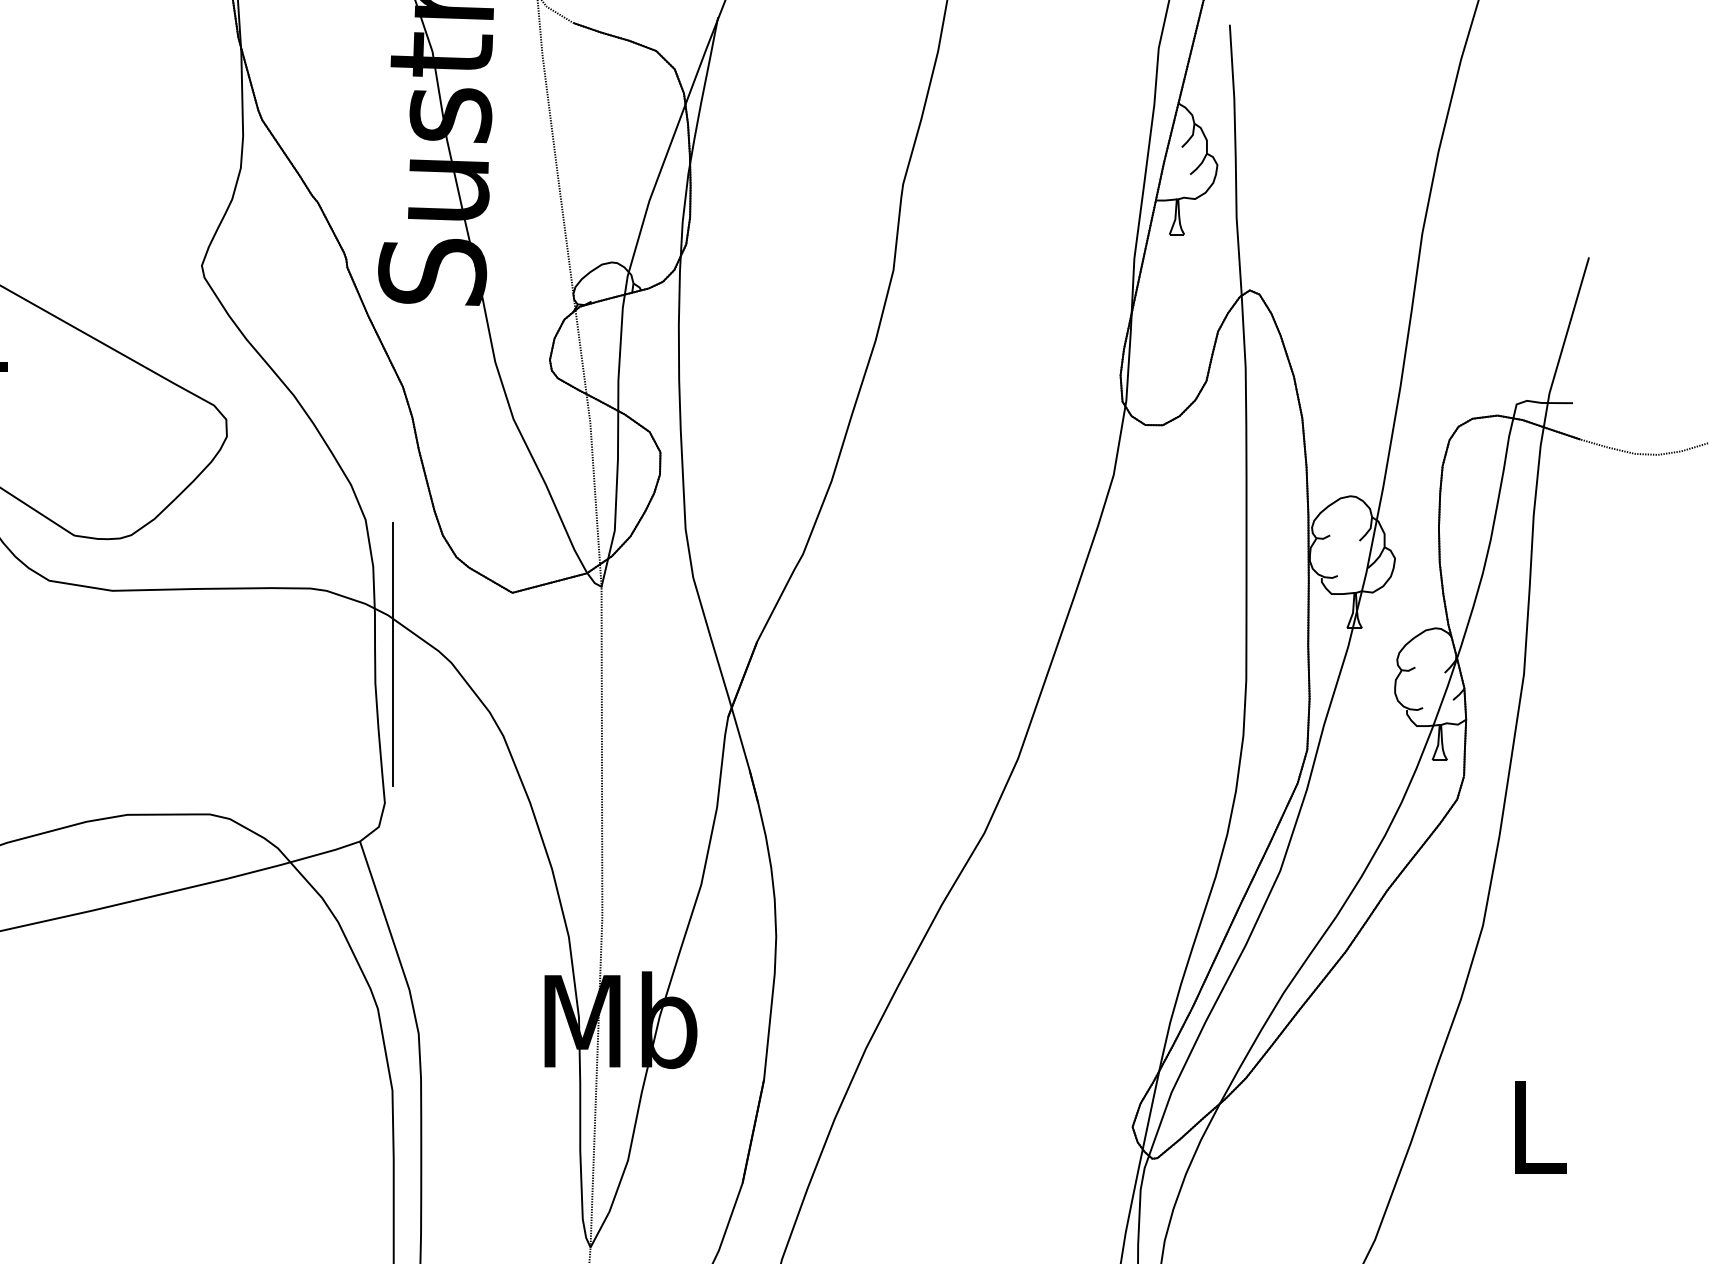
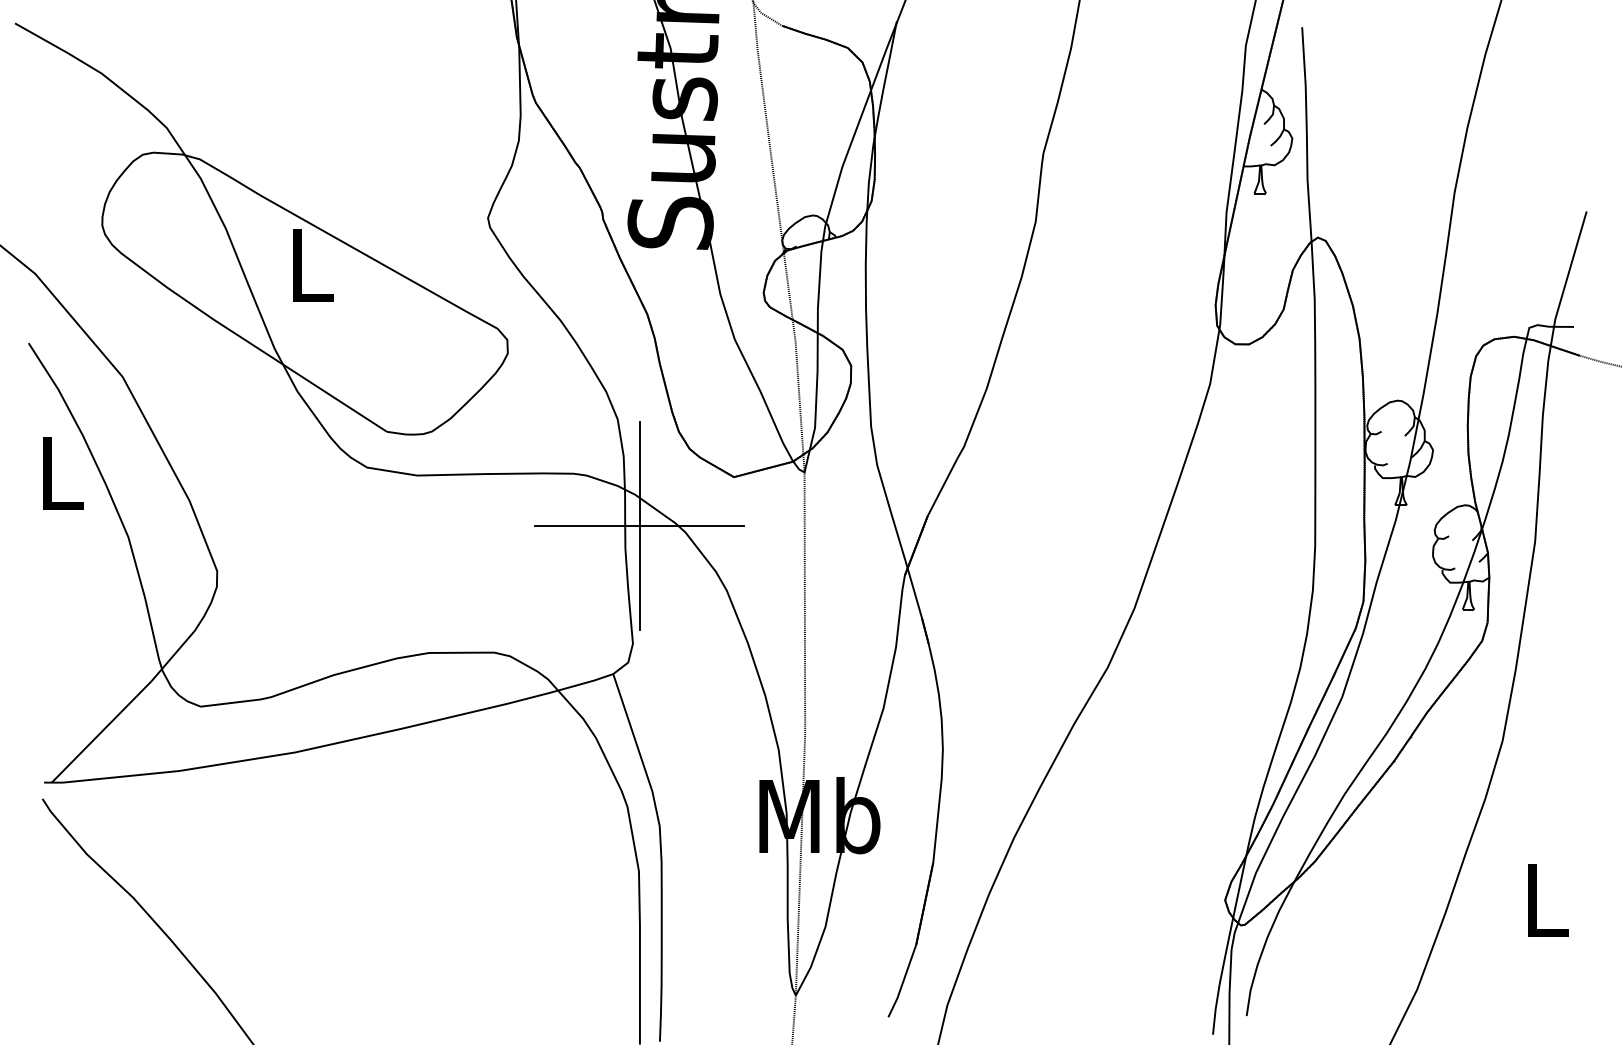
line: (393, 655) -> (639, 526), added

